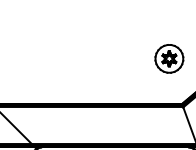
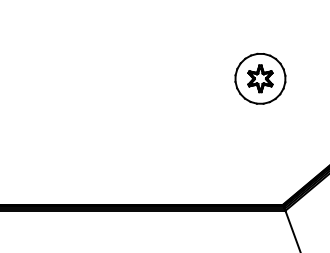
part: (169, 58) -> (260, 78), moved

